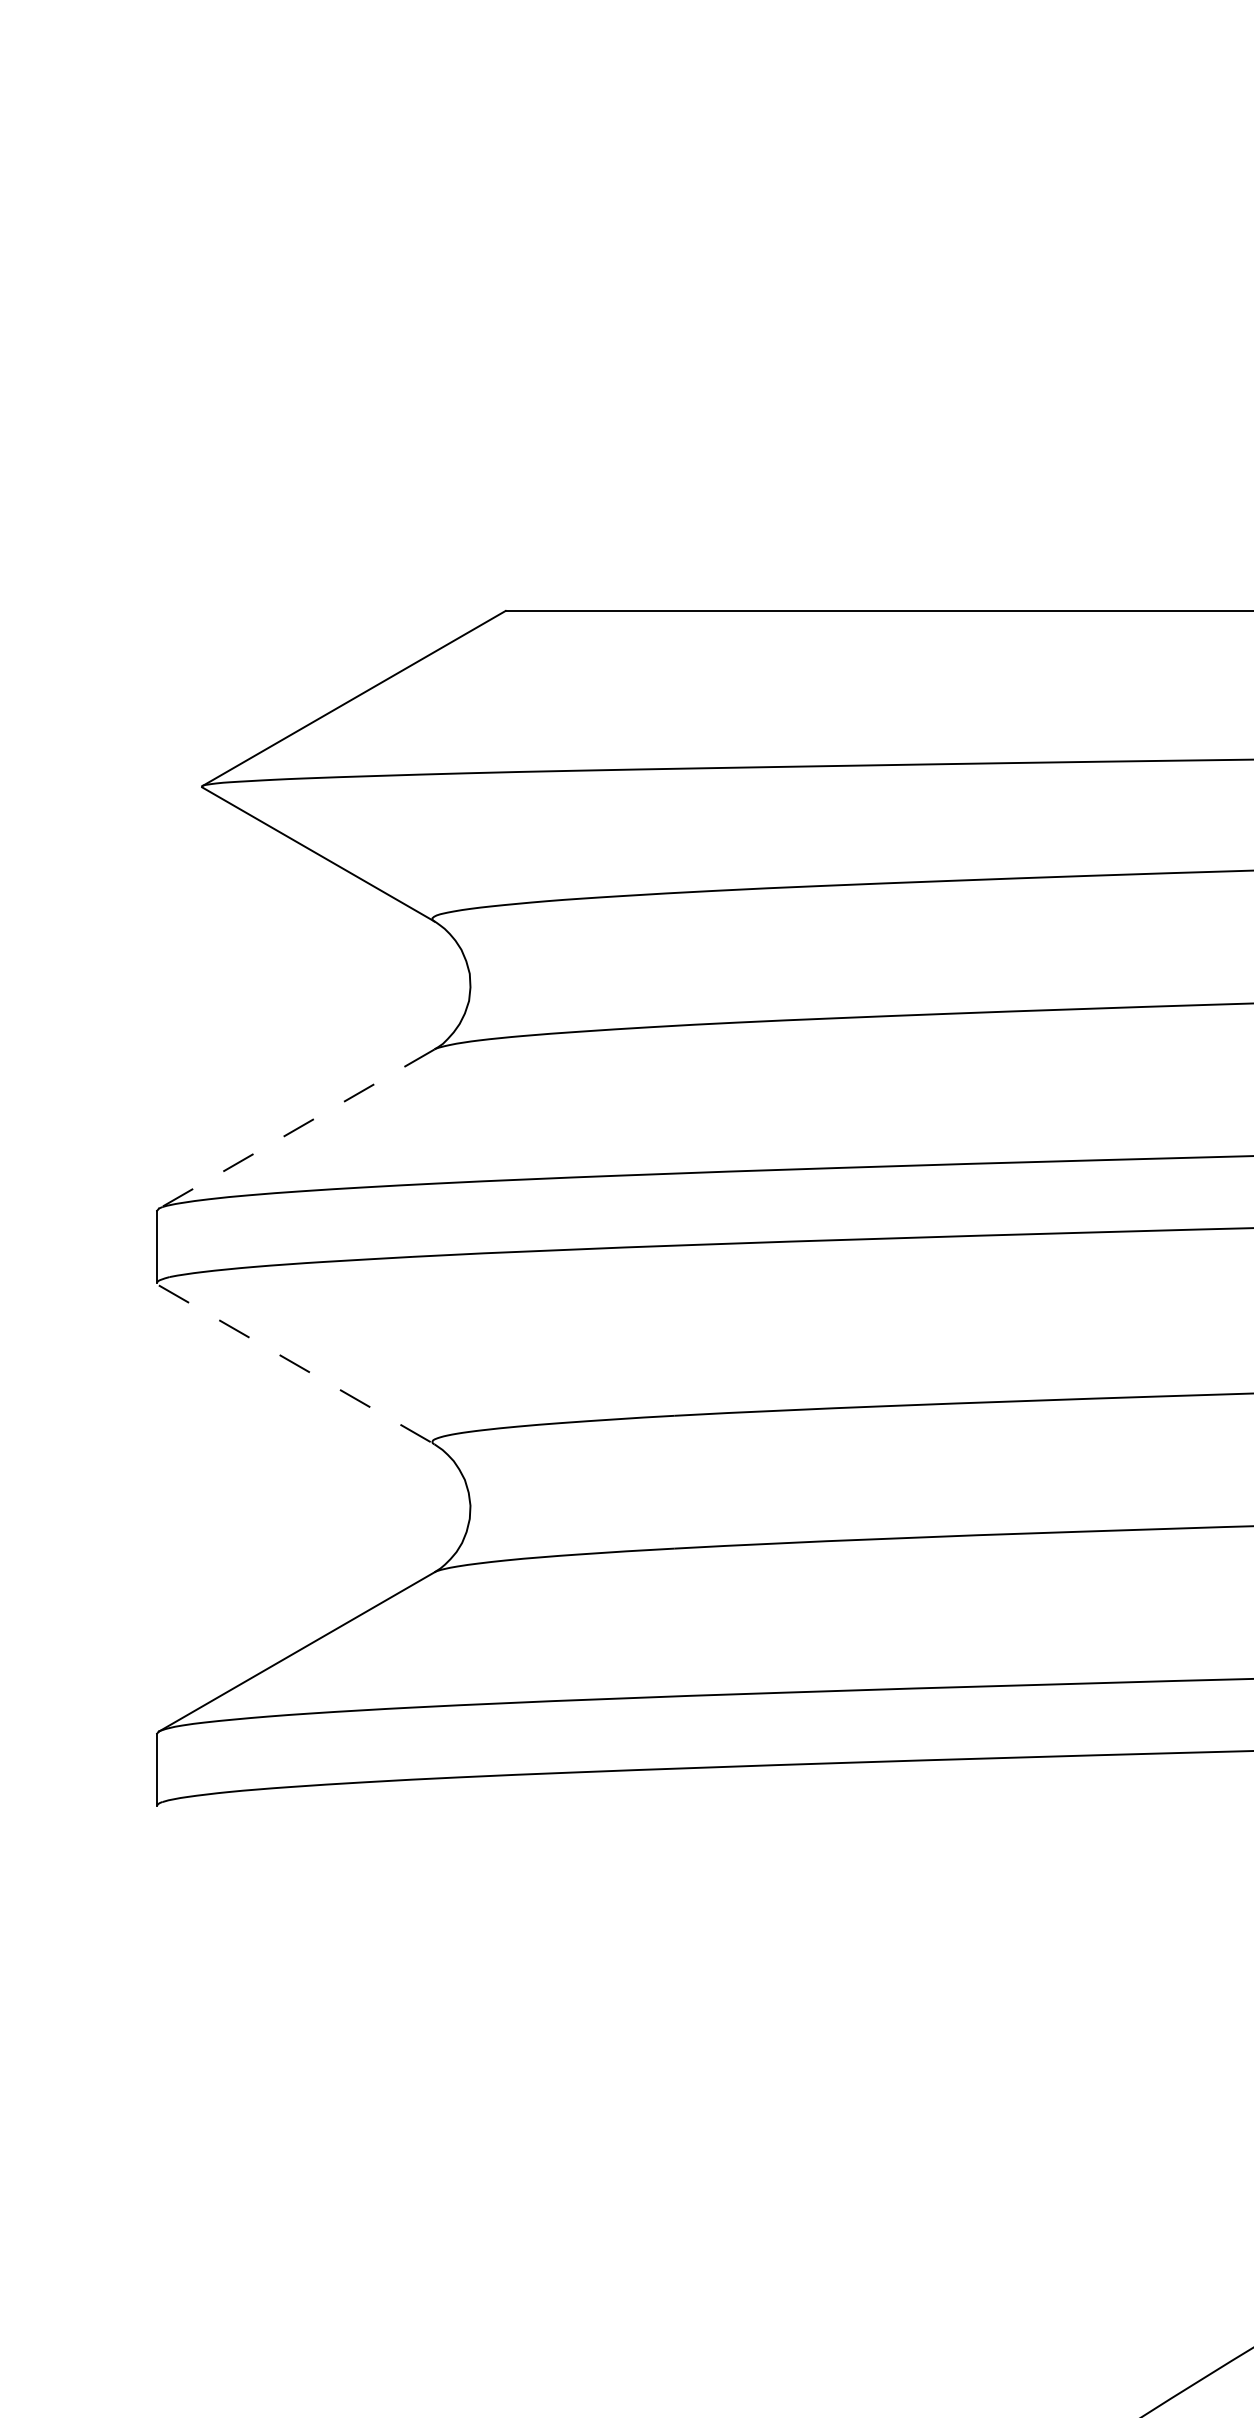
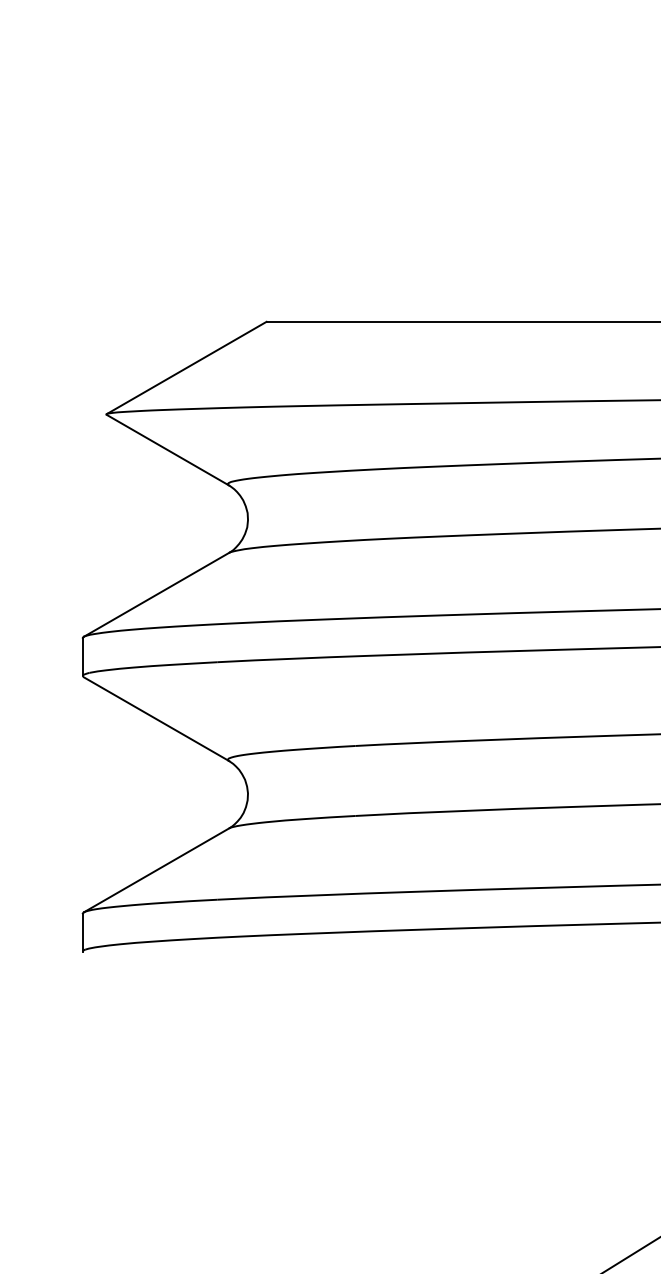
line: (296, 1128) -> (156, 594), dashed -> solid
line: (296, 1365) -> (156, 719), dashed -> solid

